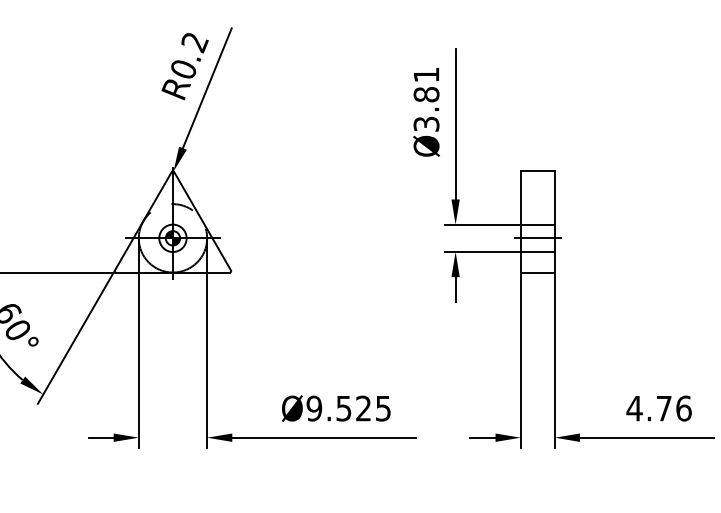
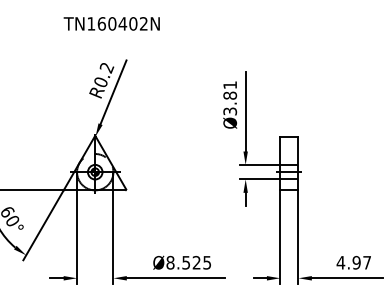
text: (314, 408) -> (170, 262), Ø9.525 -> Ø8.525
text: (673, 408) -> (361, 262), 4.76 -> 4.97

